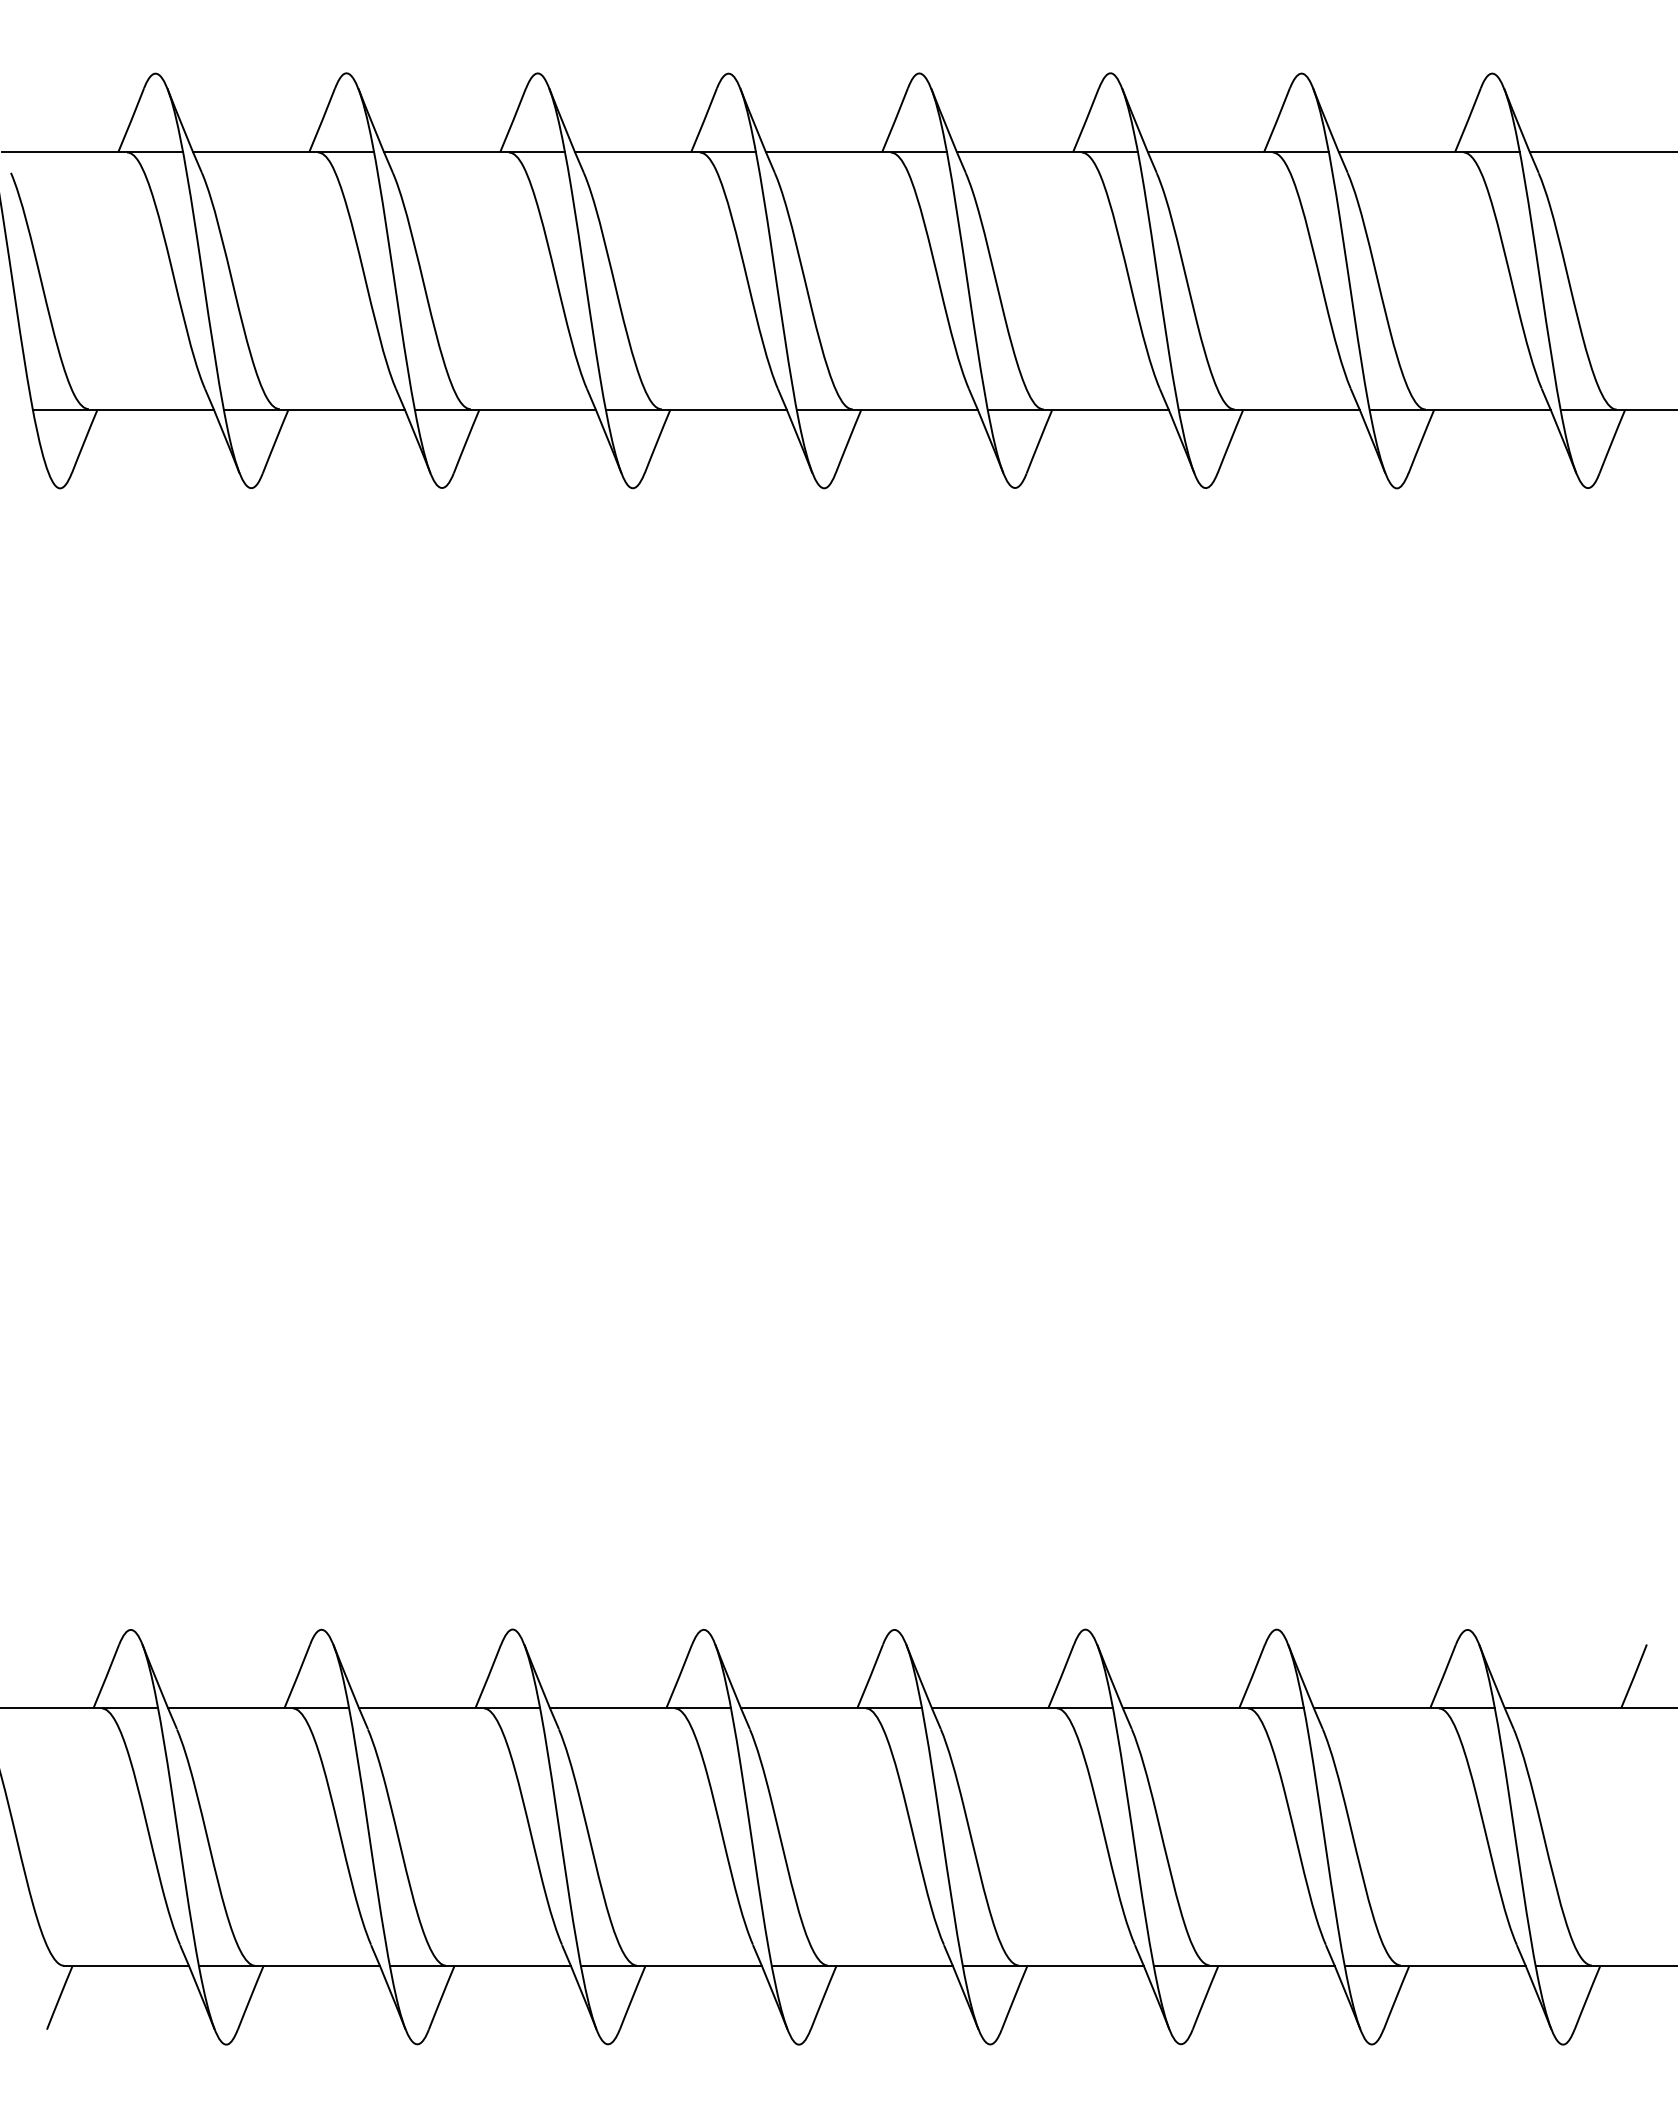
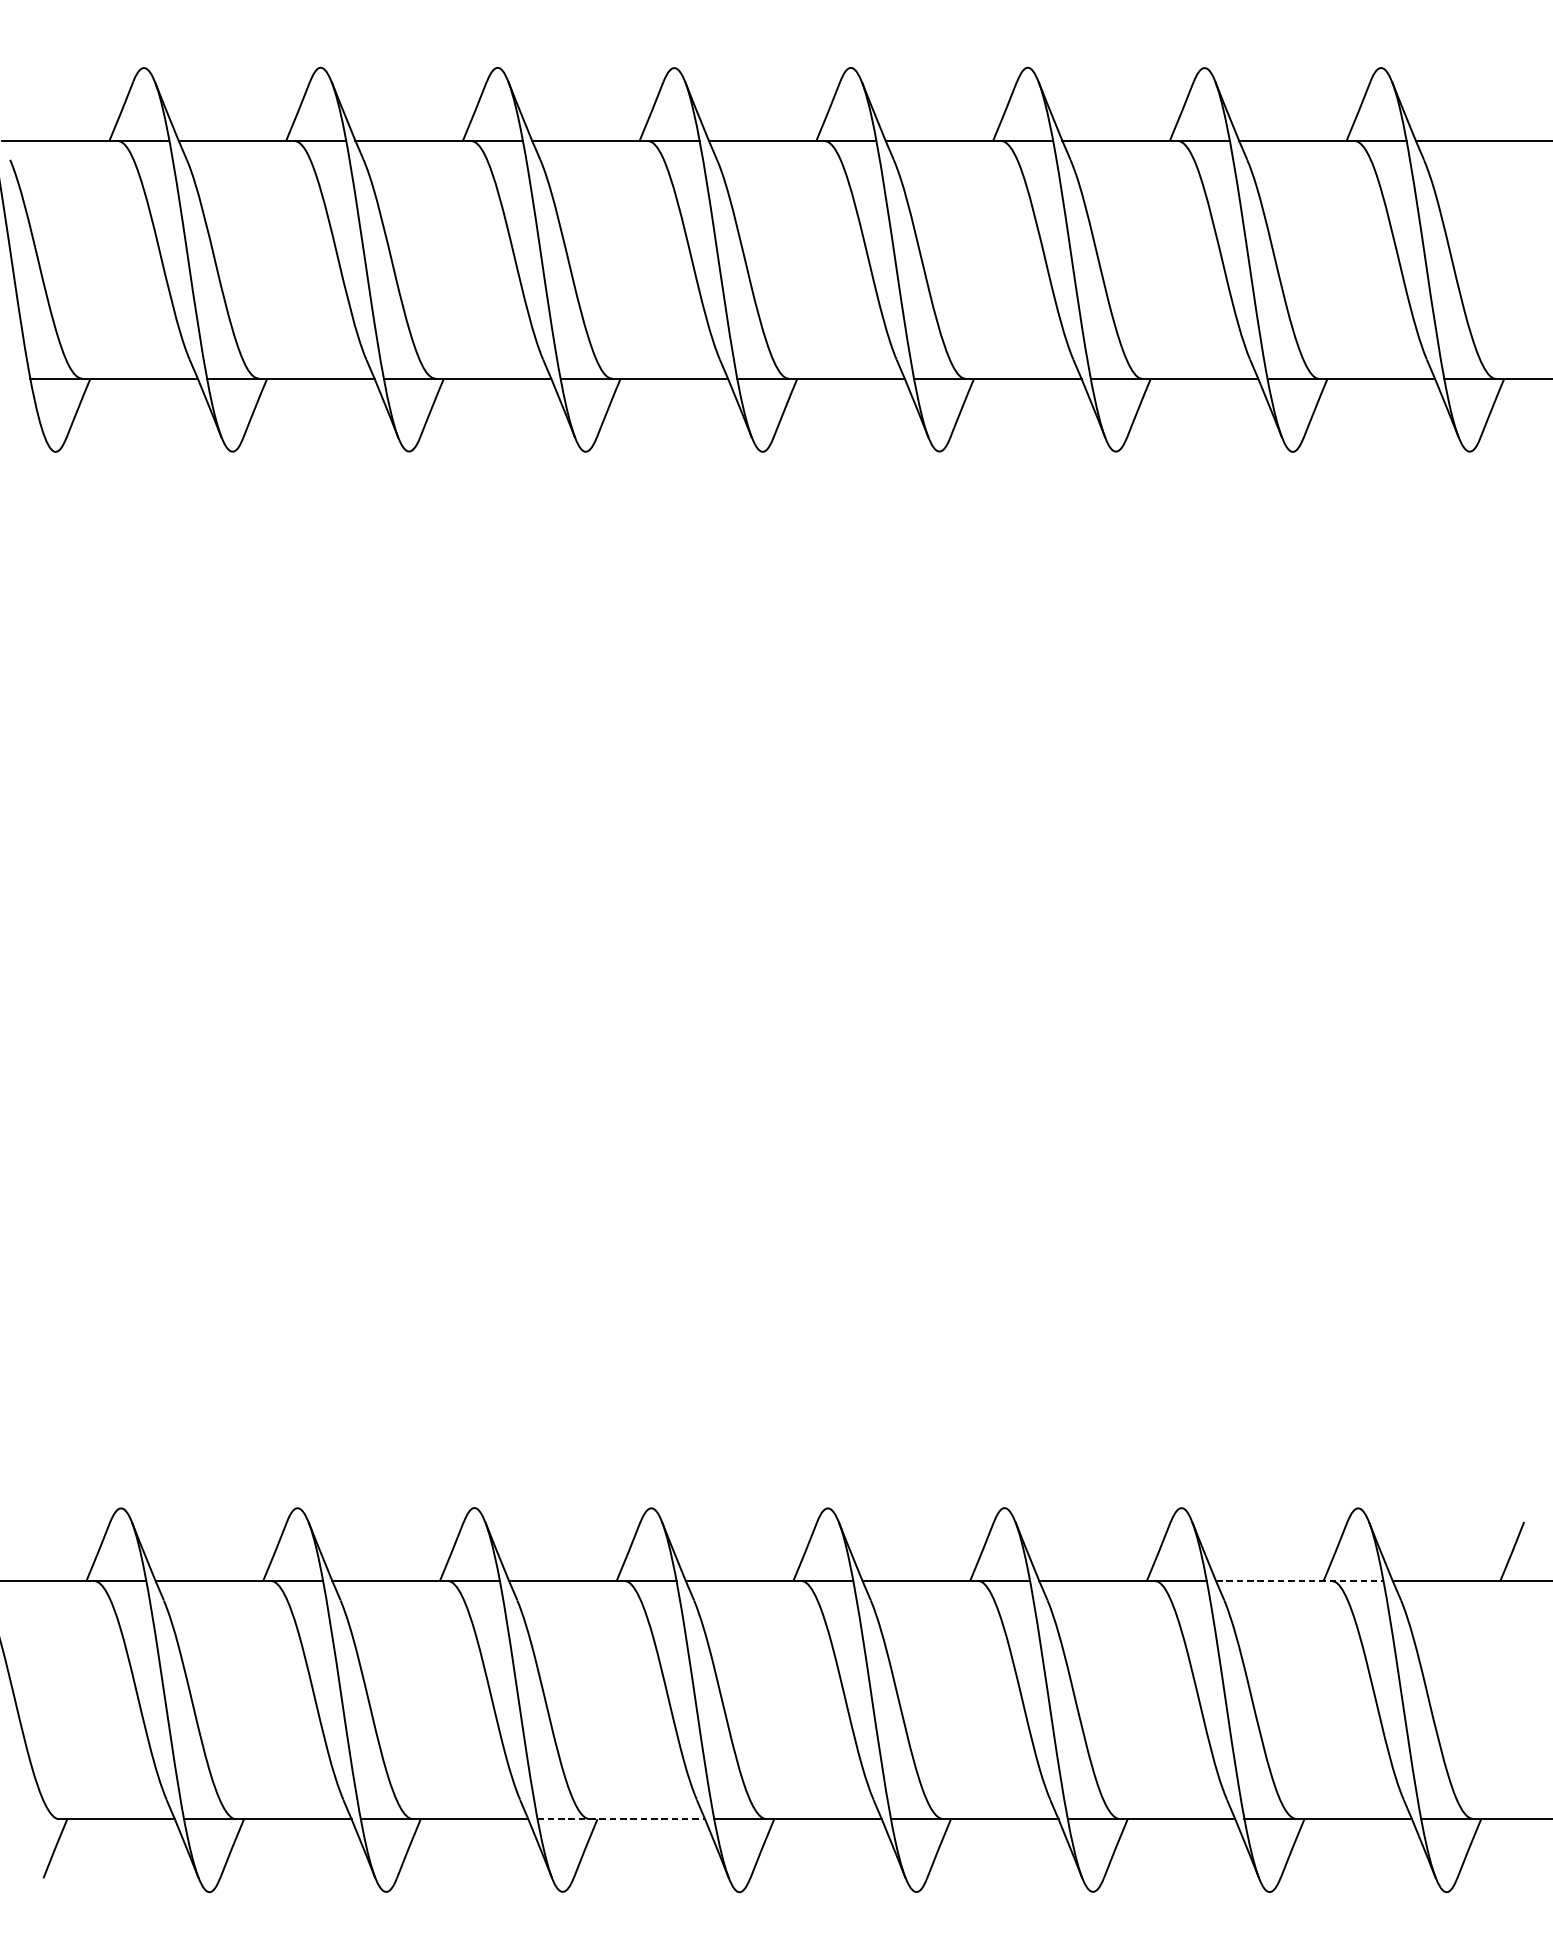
line: (1404, 1708) -> (1299, 1581), solid -> dashed
line: (671, 1965) -> (621, 1818), solid -> dashed

